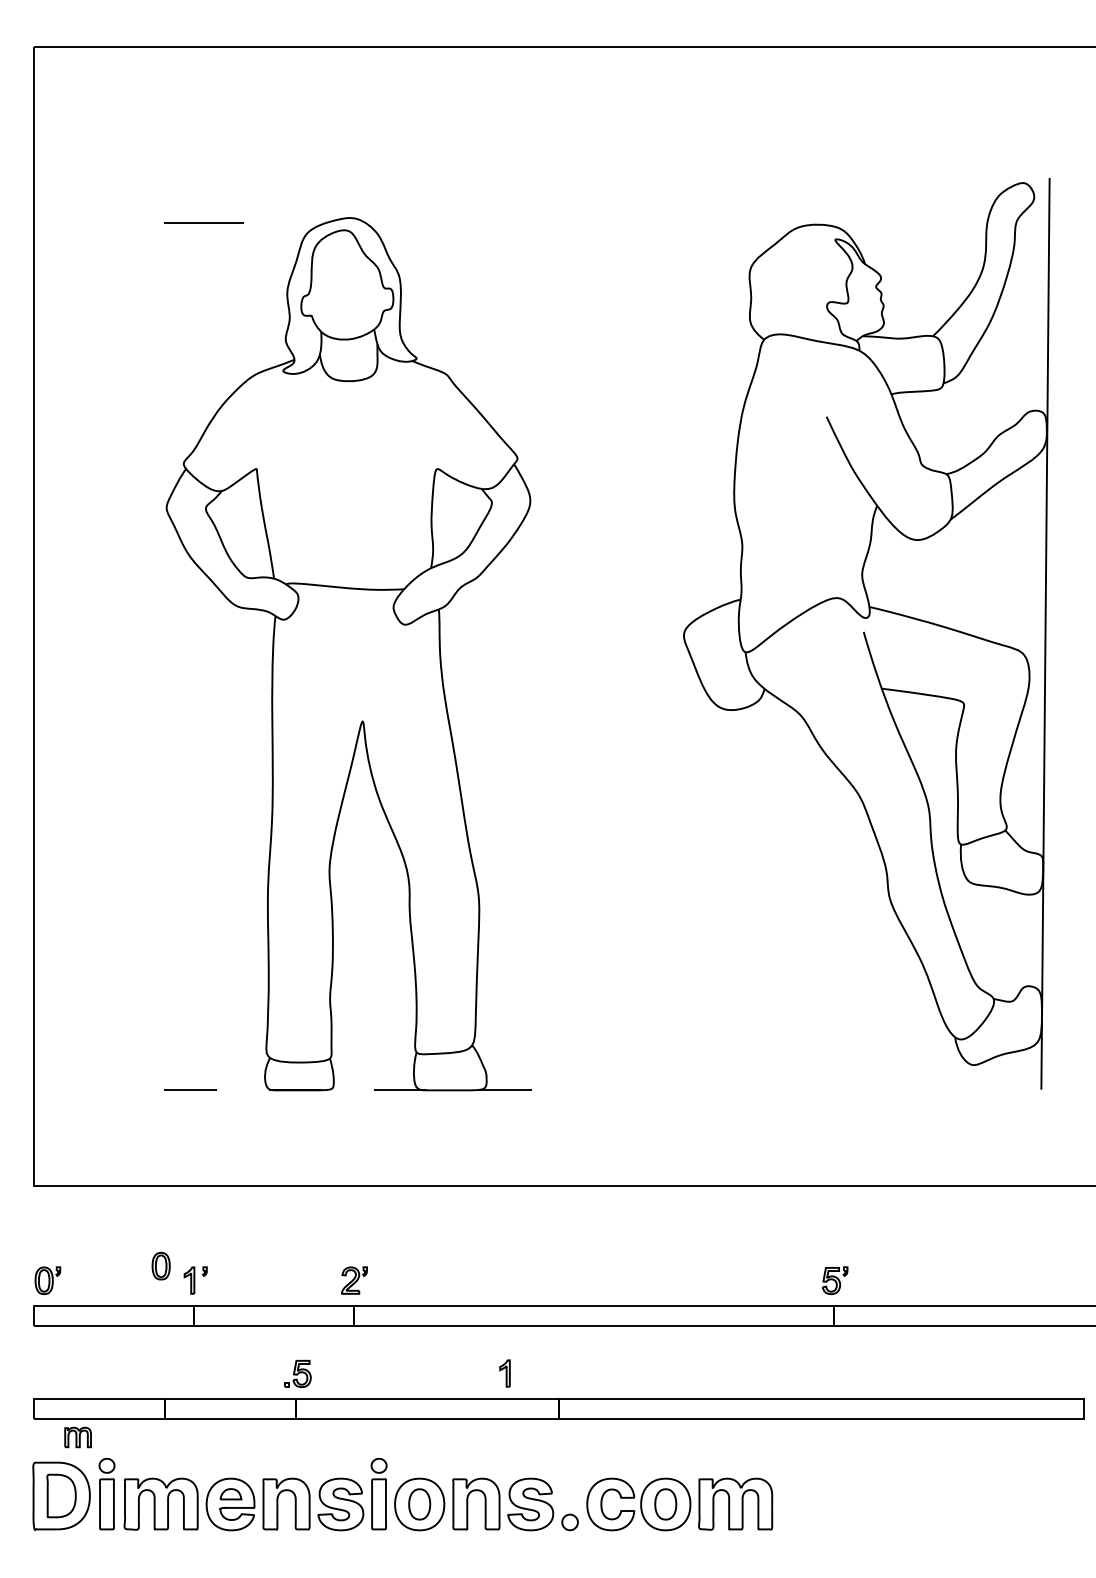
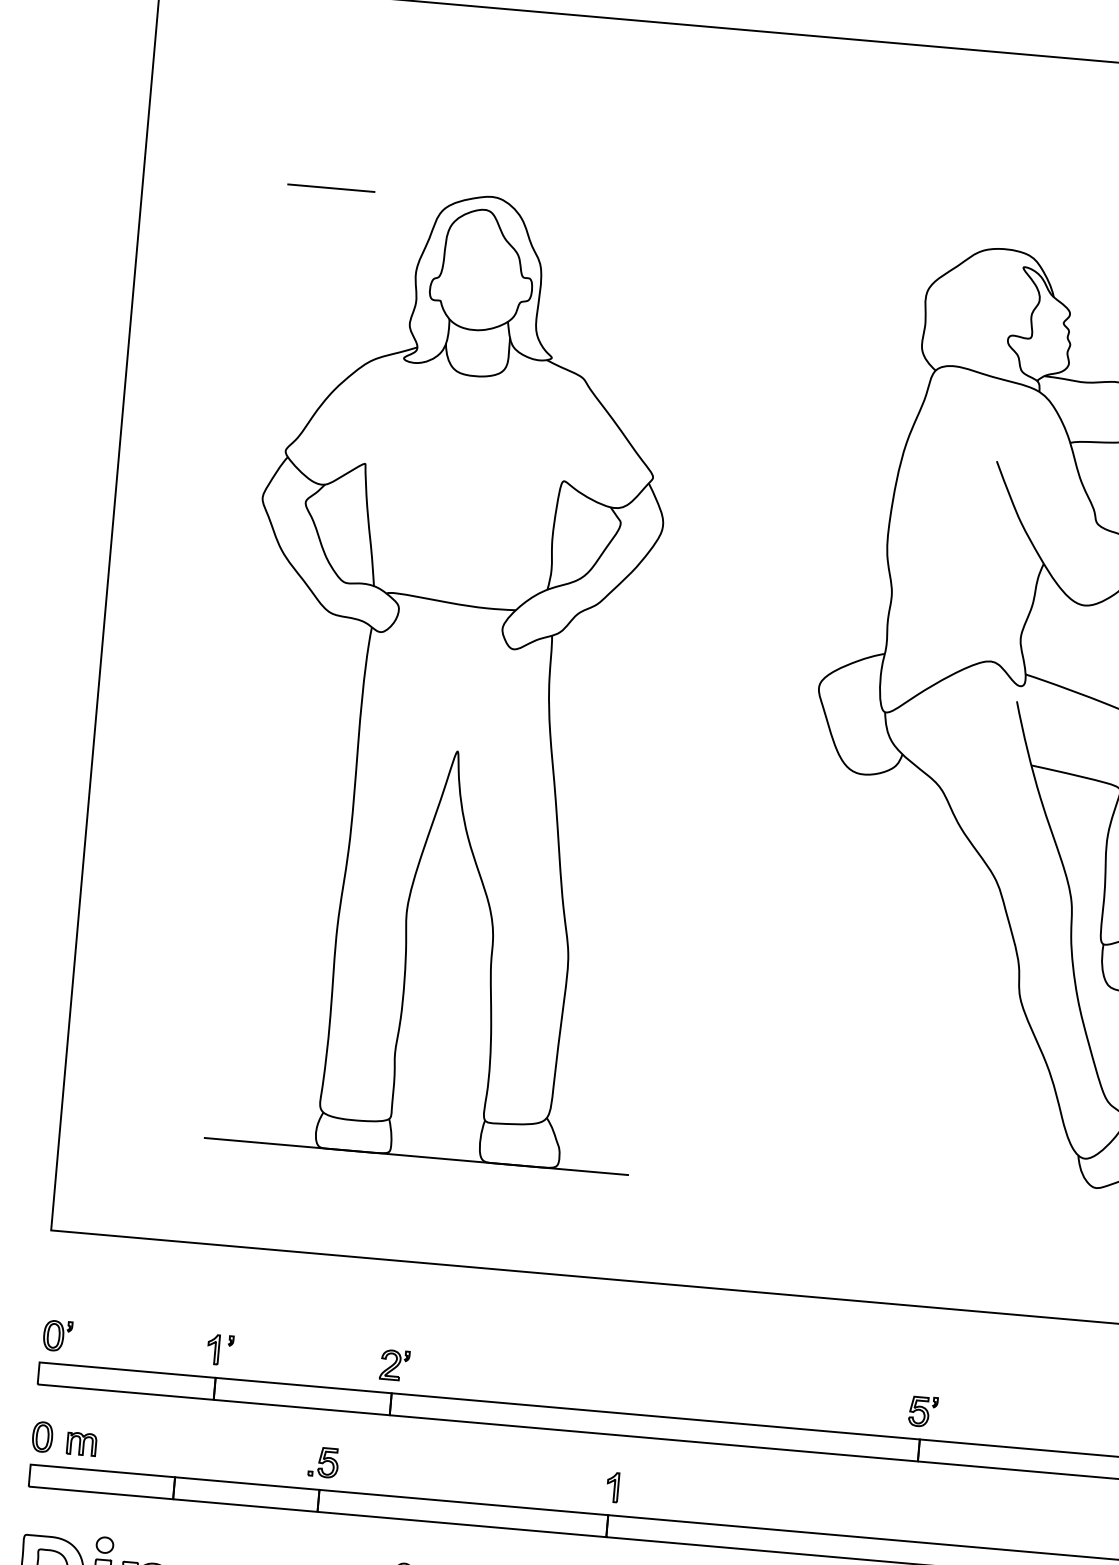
line: (358, 1090) -> (417, 1156), dashed -> solid
part: (160, 1265) -> (41, 1436), moved
part: (504, 1373) -> (612, 1487), moved
part: (77, 1437) -> (81, 1444), moved

